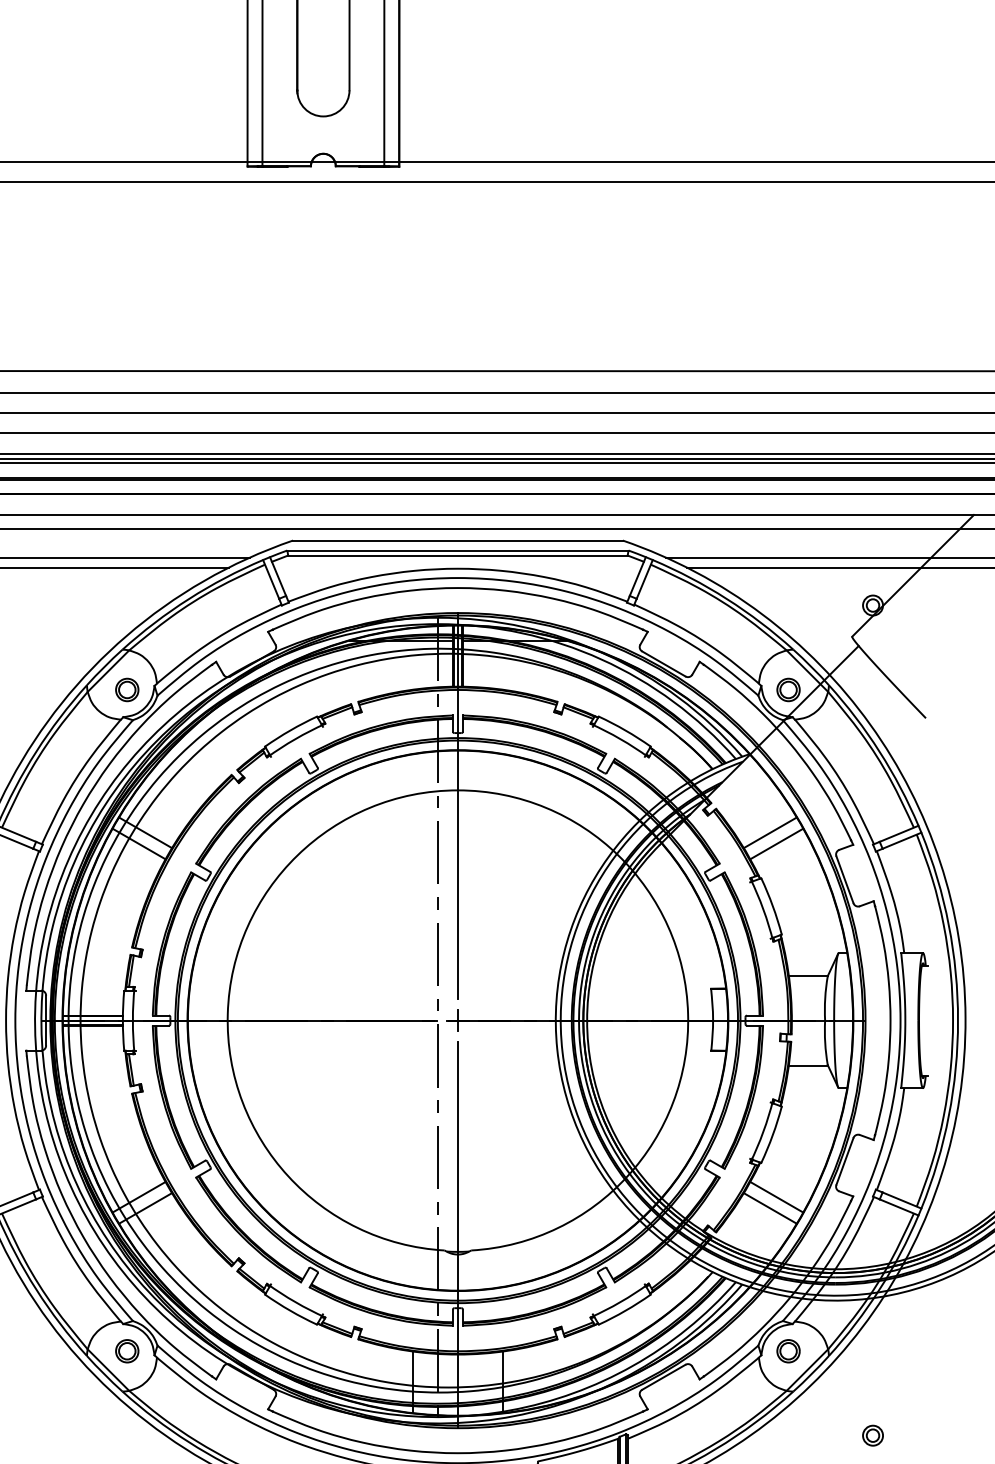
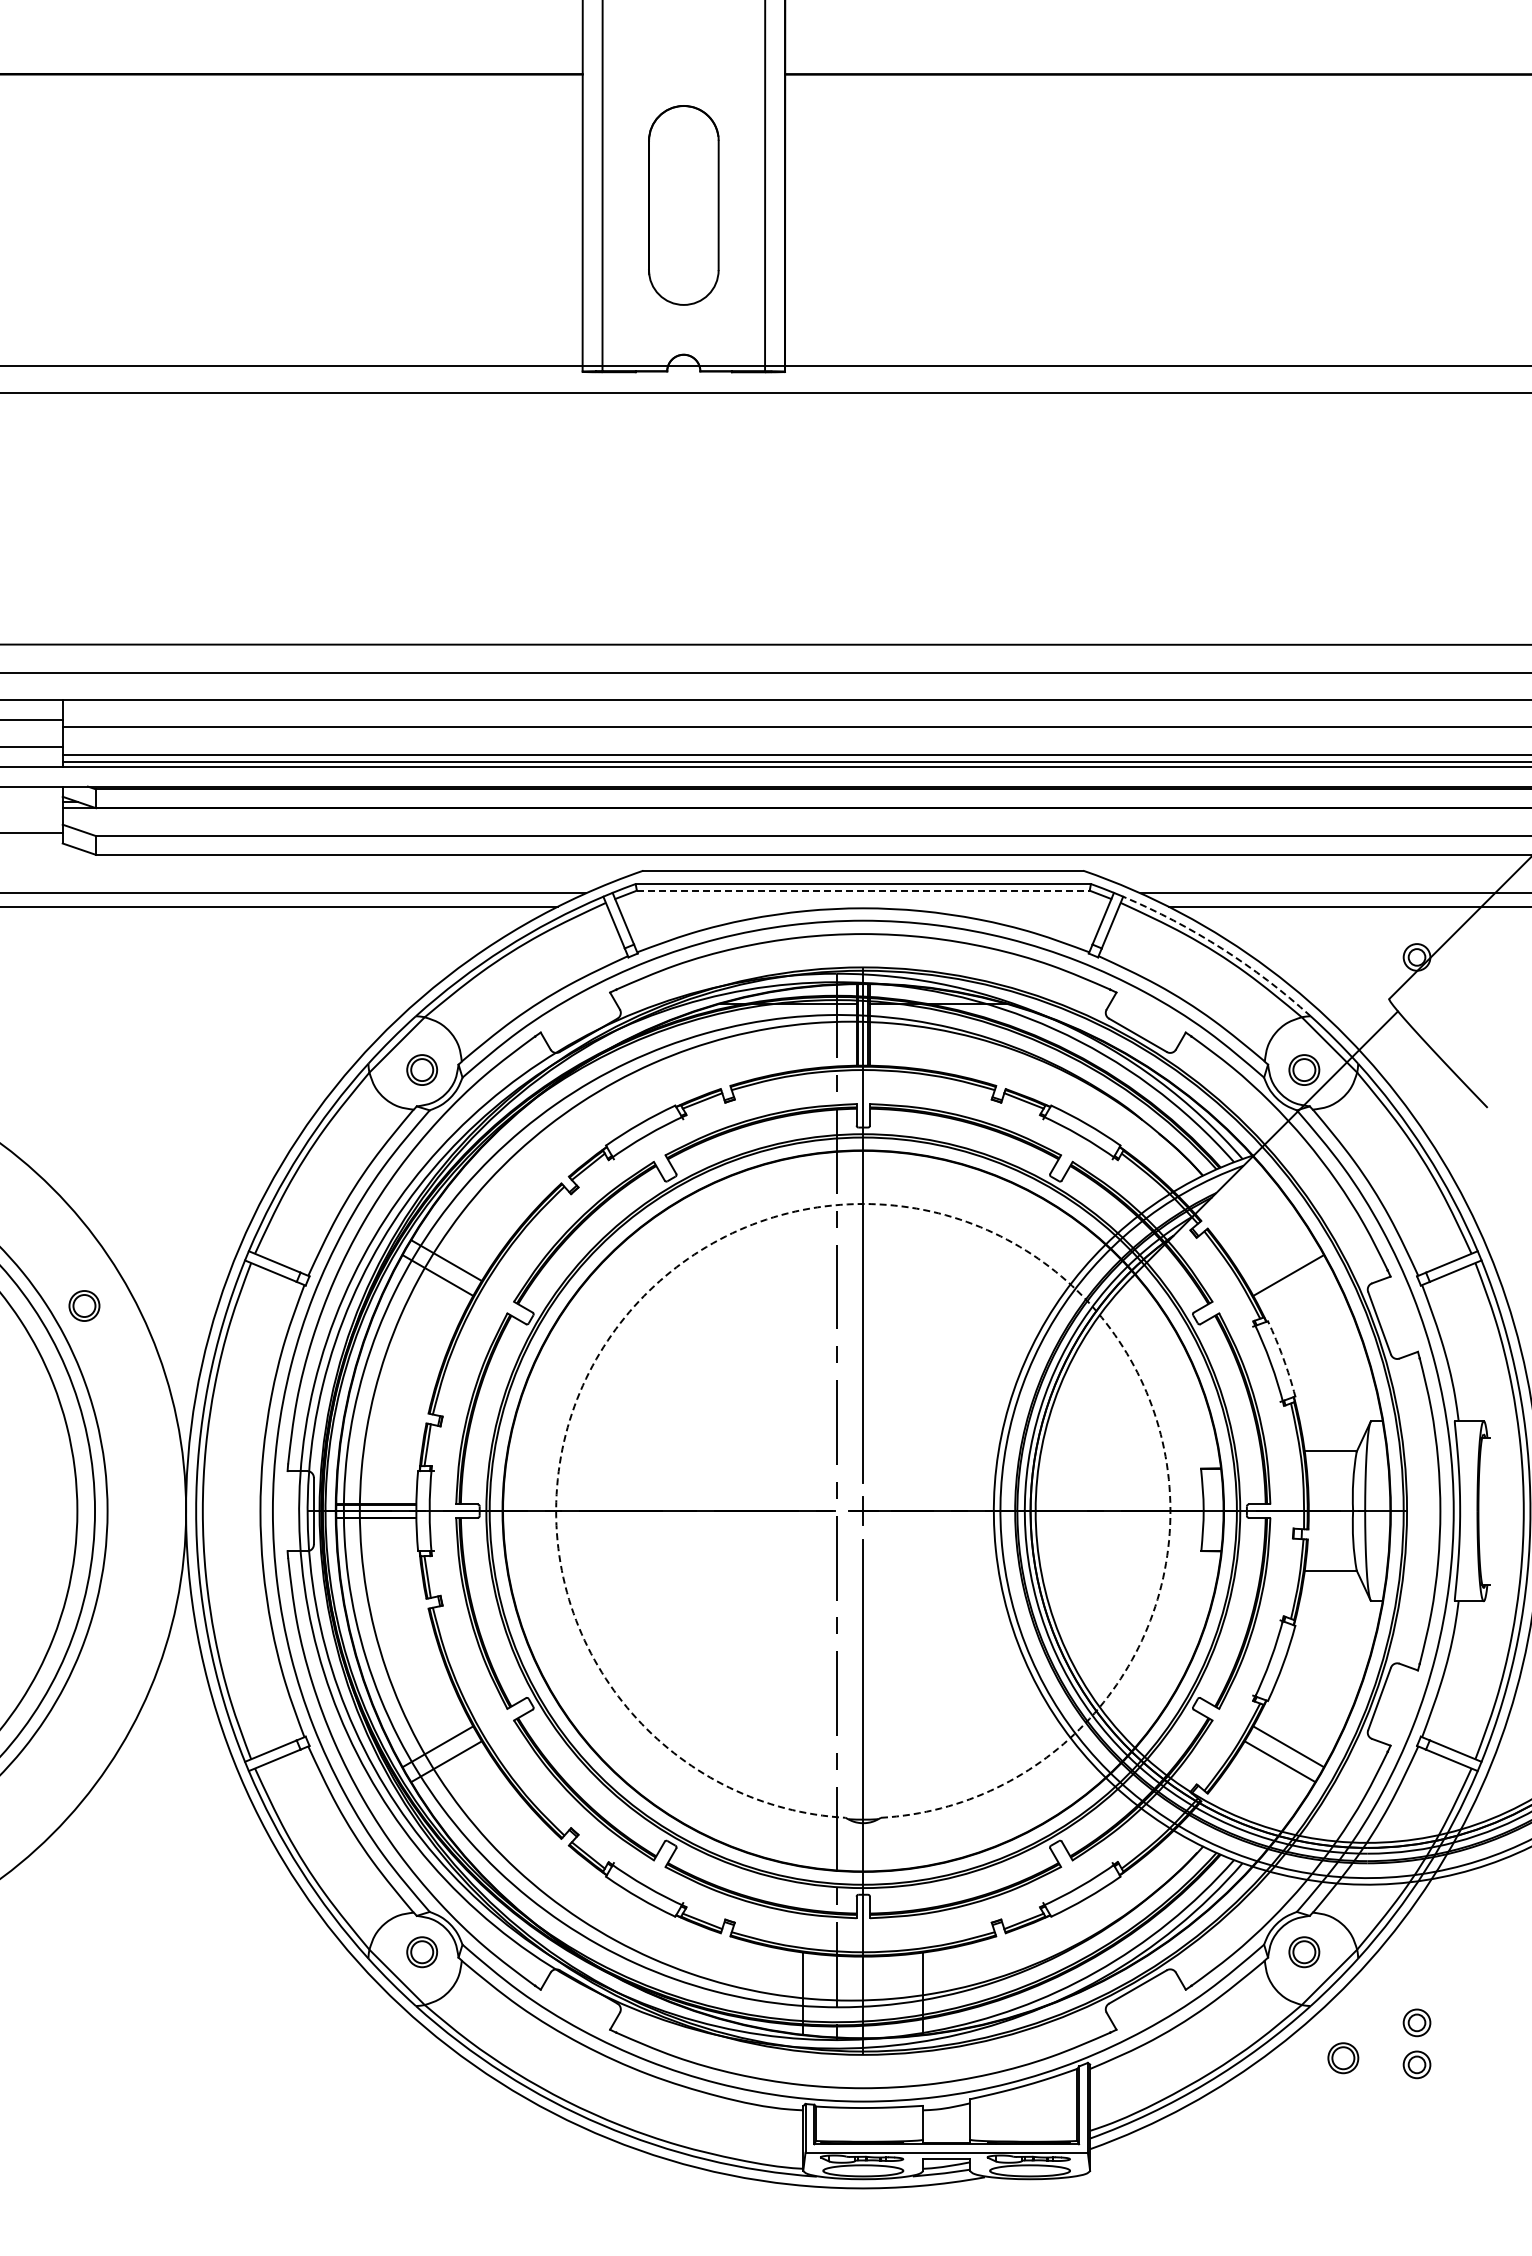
line: (458, 555) -> (863, 890), solid -> dashed
arc: (727, 598) -> (1222, 948), solid -> dashed
arc: (458, 790) -> (863, 1204), solid -> dashed
line: (769, 832) -> (1279, 1260), removed
arc: (772, 906) -> (1283, 1358), solid -> dashed
part: (872, 1403) -> (1416, 2022), added
part: (817, 1430) -> (1343, 2058), added

